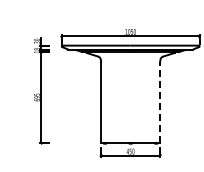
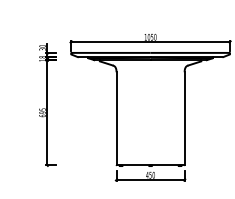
line: (160, 102) -> (185, 118), dashed -> solid

